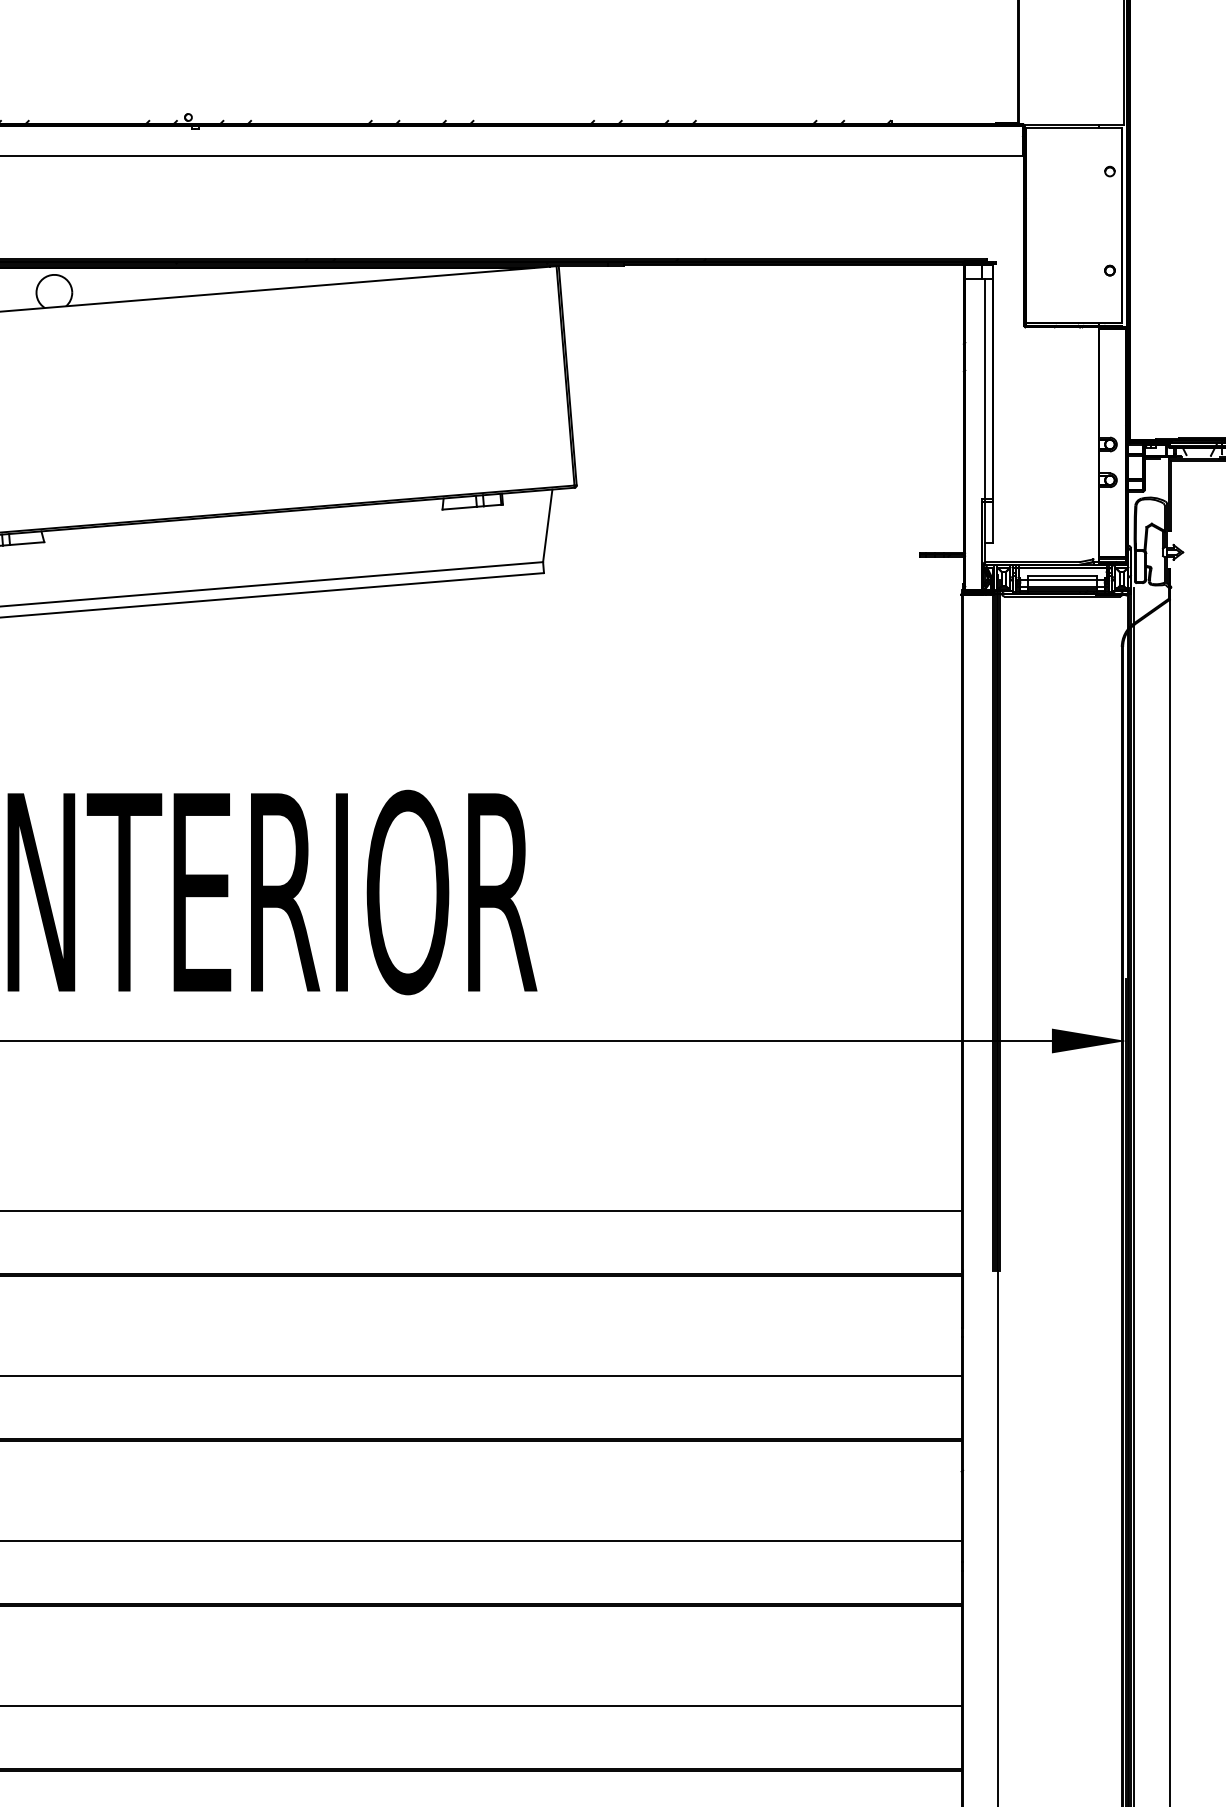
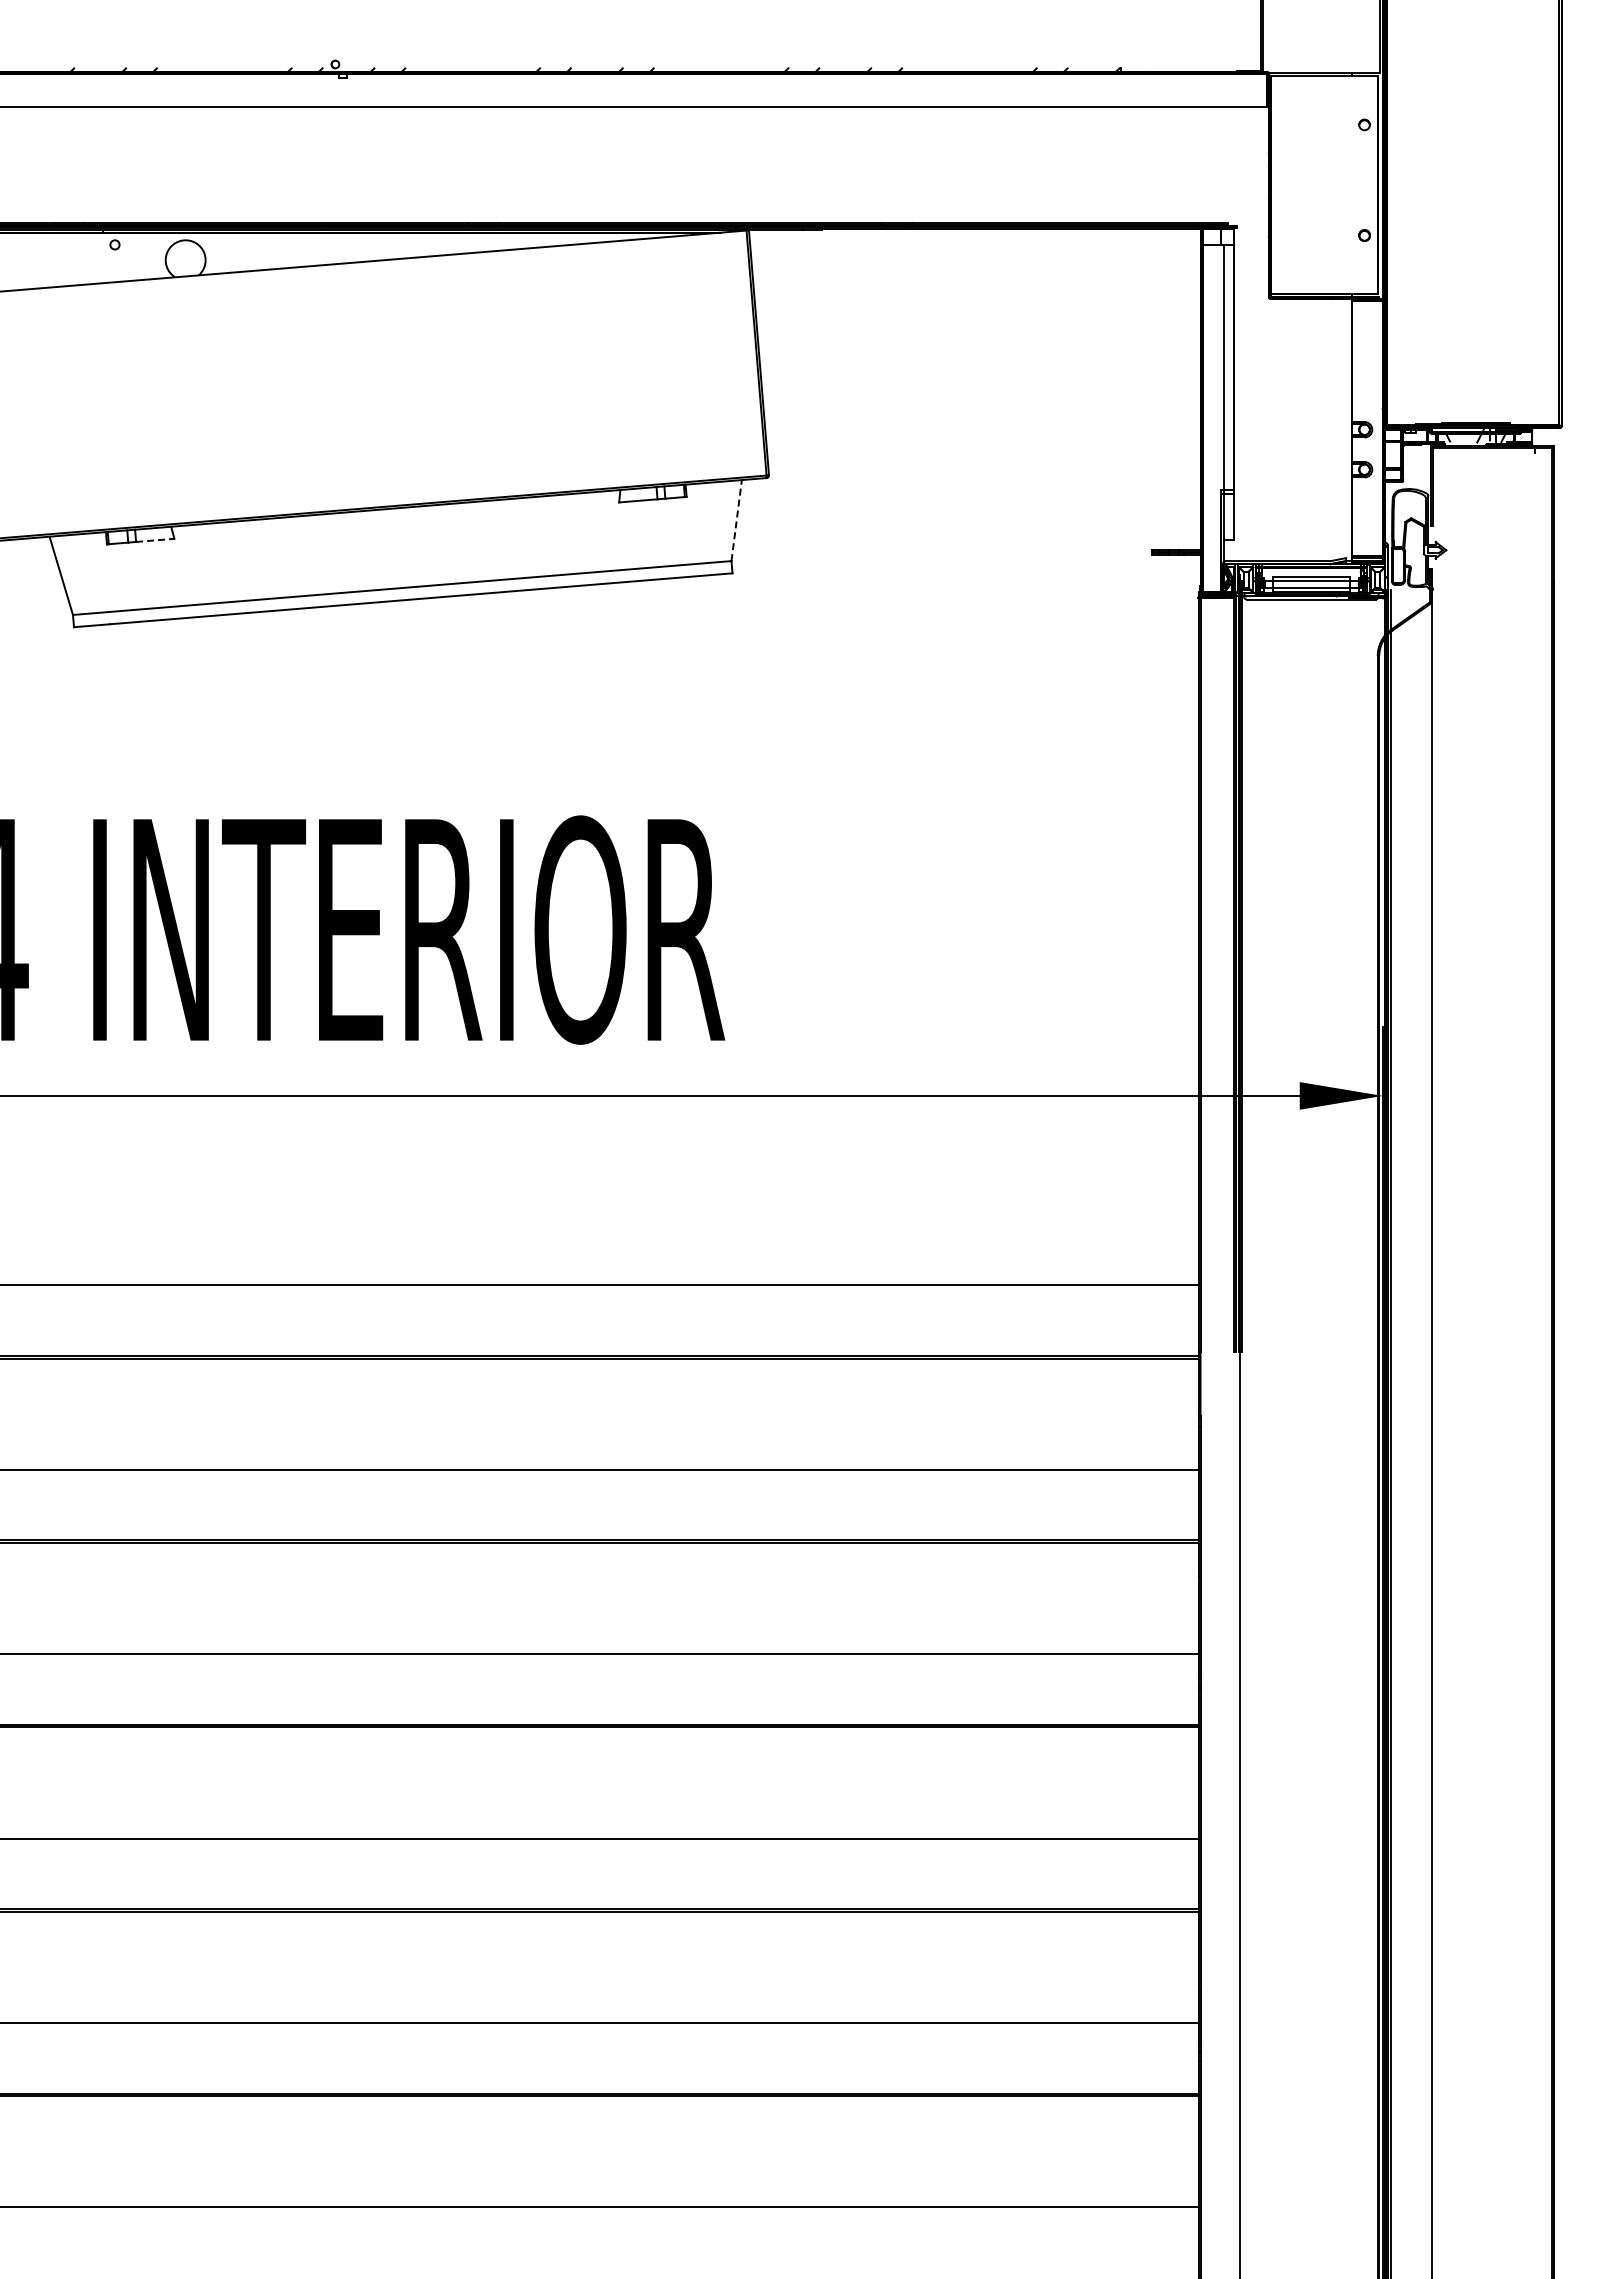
line: (547, 525) -> (736, 520), solid -> dashed
line: (27, 543) -> (155, 540), solid -> dashed

